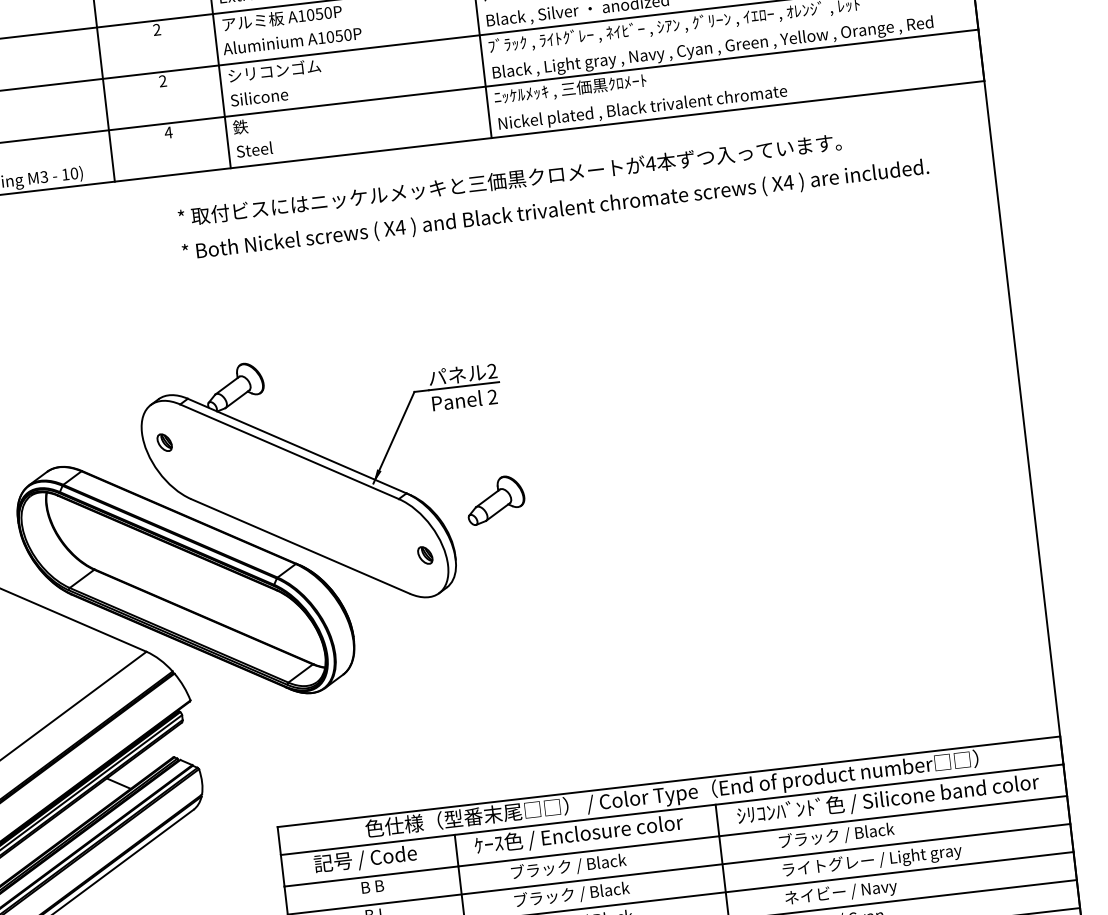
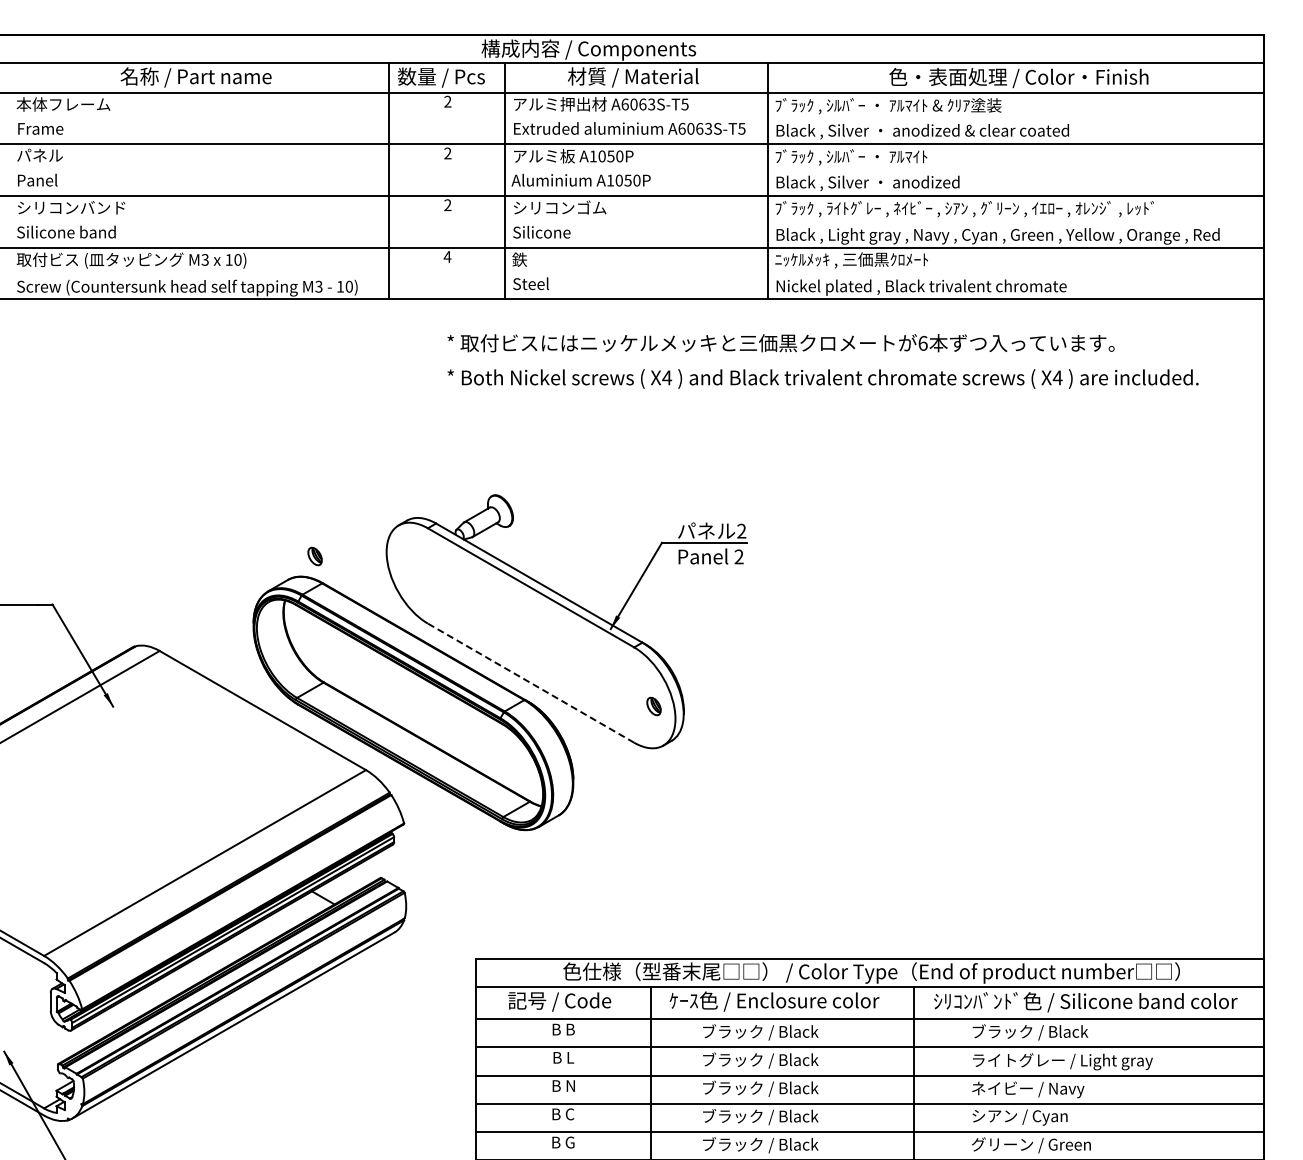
text: (650, 164) -> (922, 343), 4 -> 6
part: (164, 442) -> (314, 556), moved
part: (494, 500) -> (729, 659), removed
line: (299, 545) -> (530, 682), solid -> dashed

